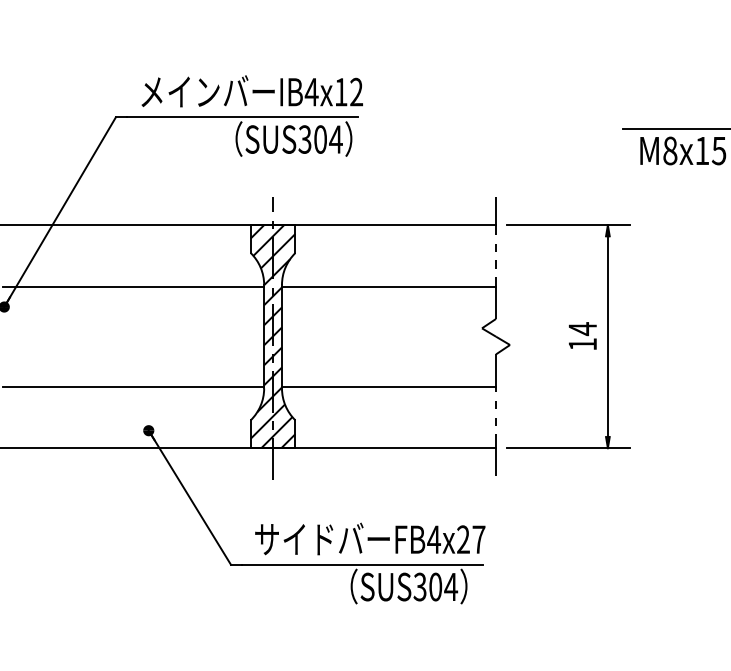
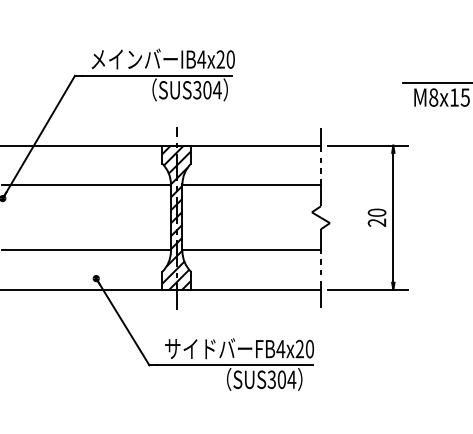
text: (348, 92) -> (225, 59), IB4x12 -> IB4x20
text: (581, 336) -> (376, 217), 14 -> 20
text: (478, 538) -> (309, 348), FB4x27 -> FB4x20

